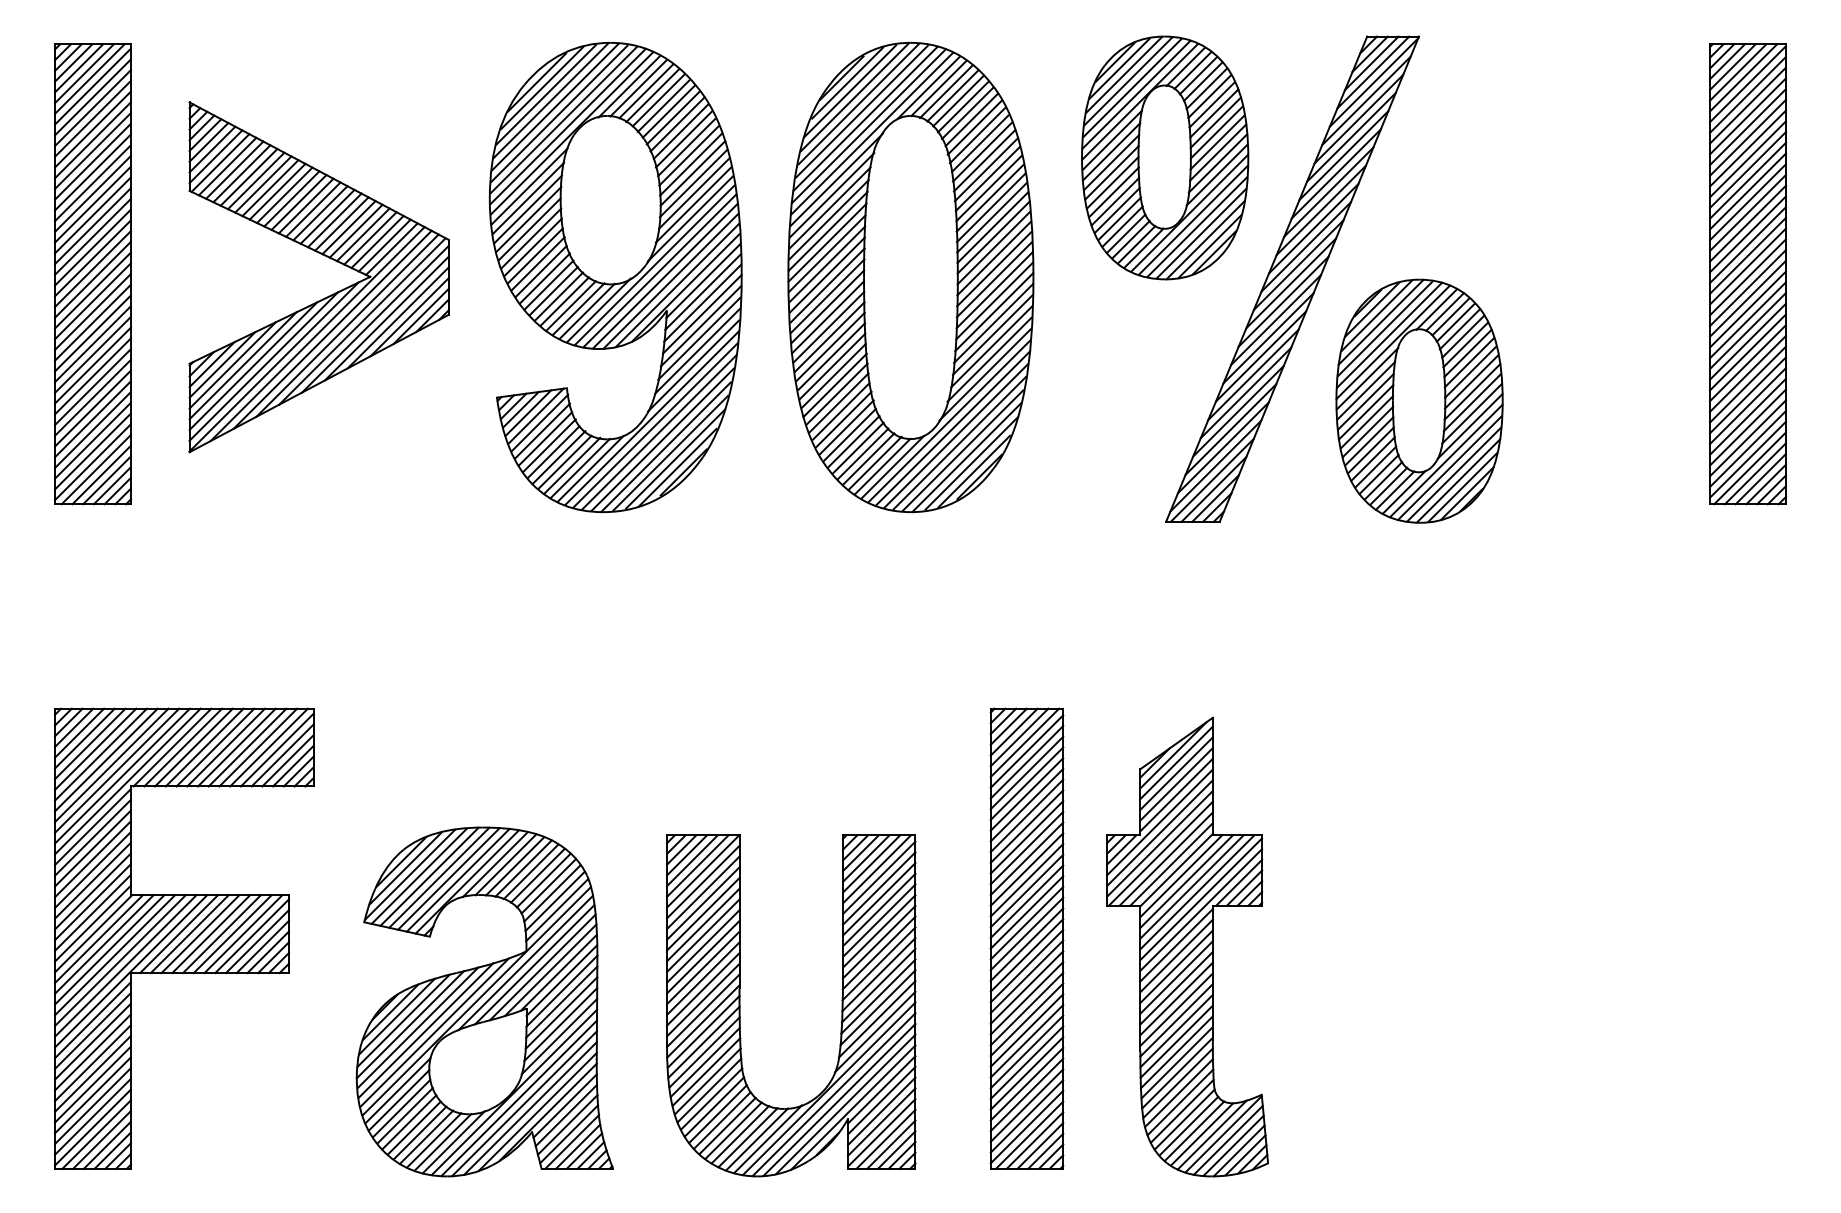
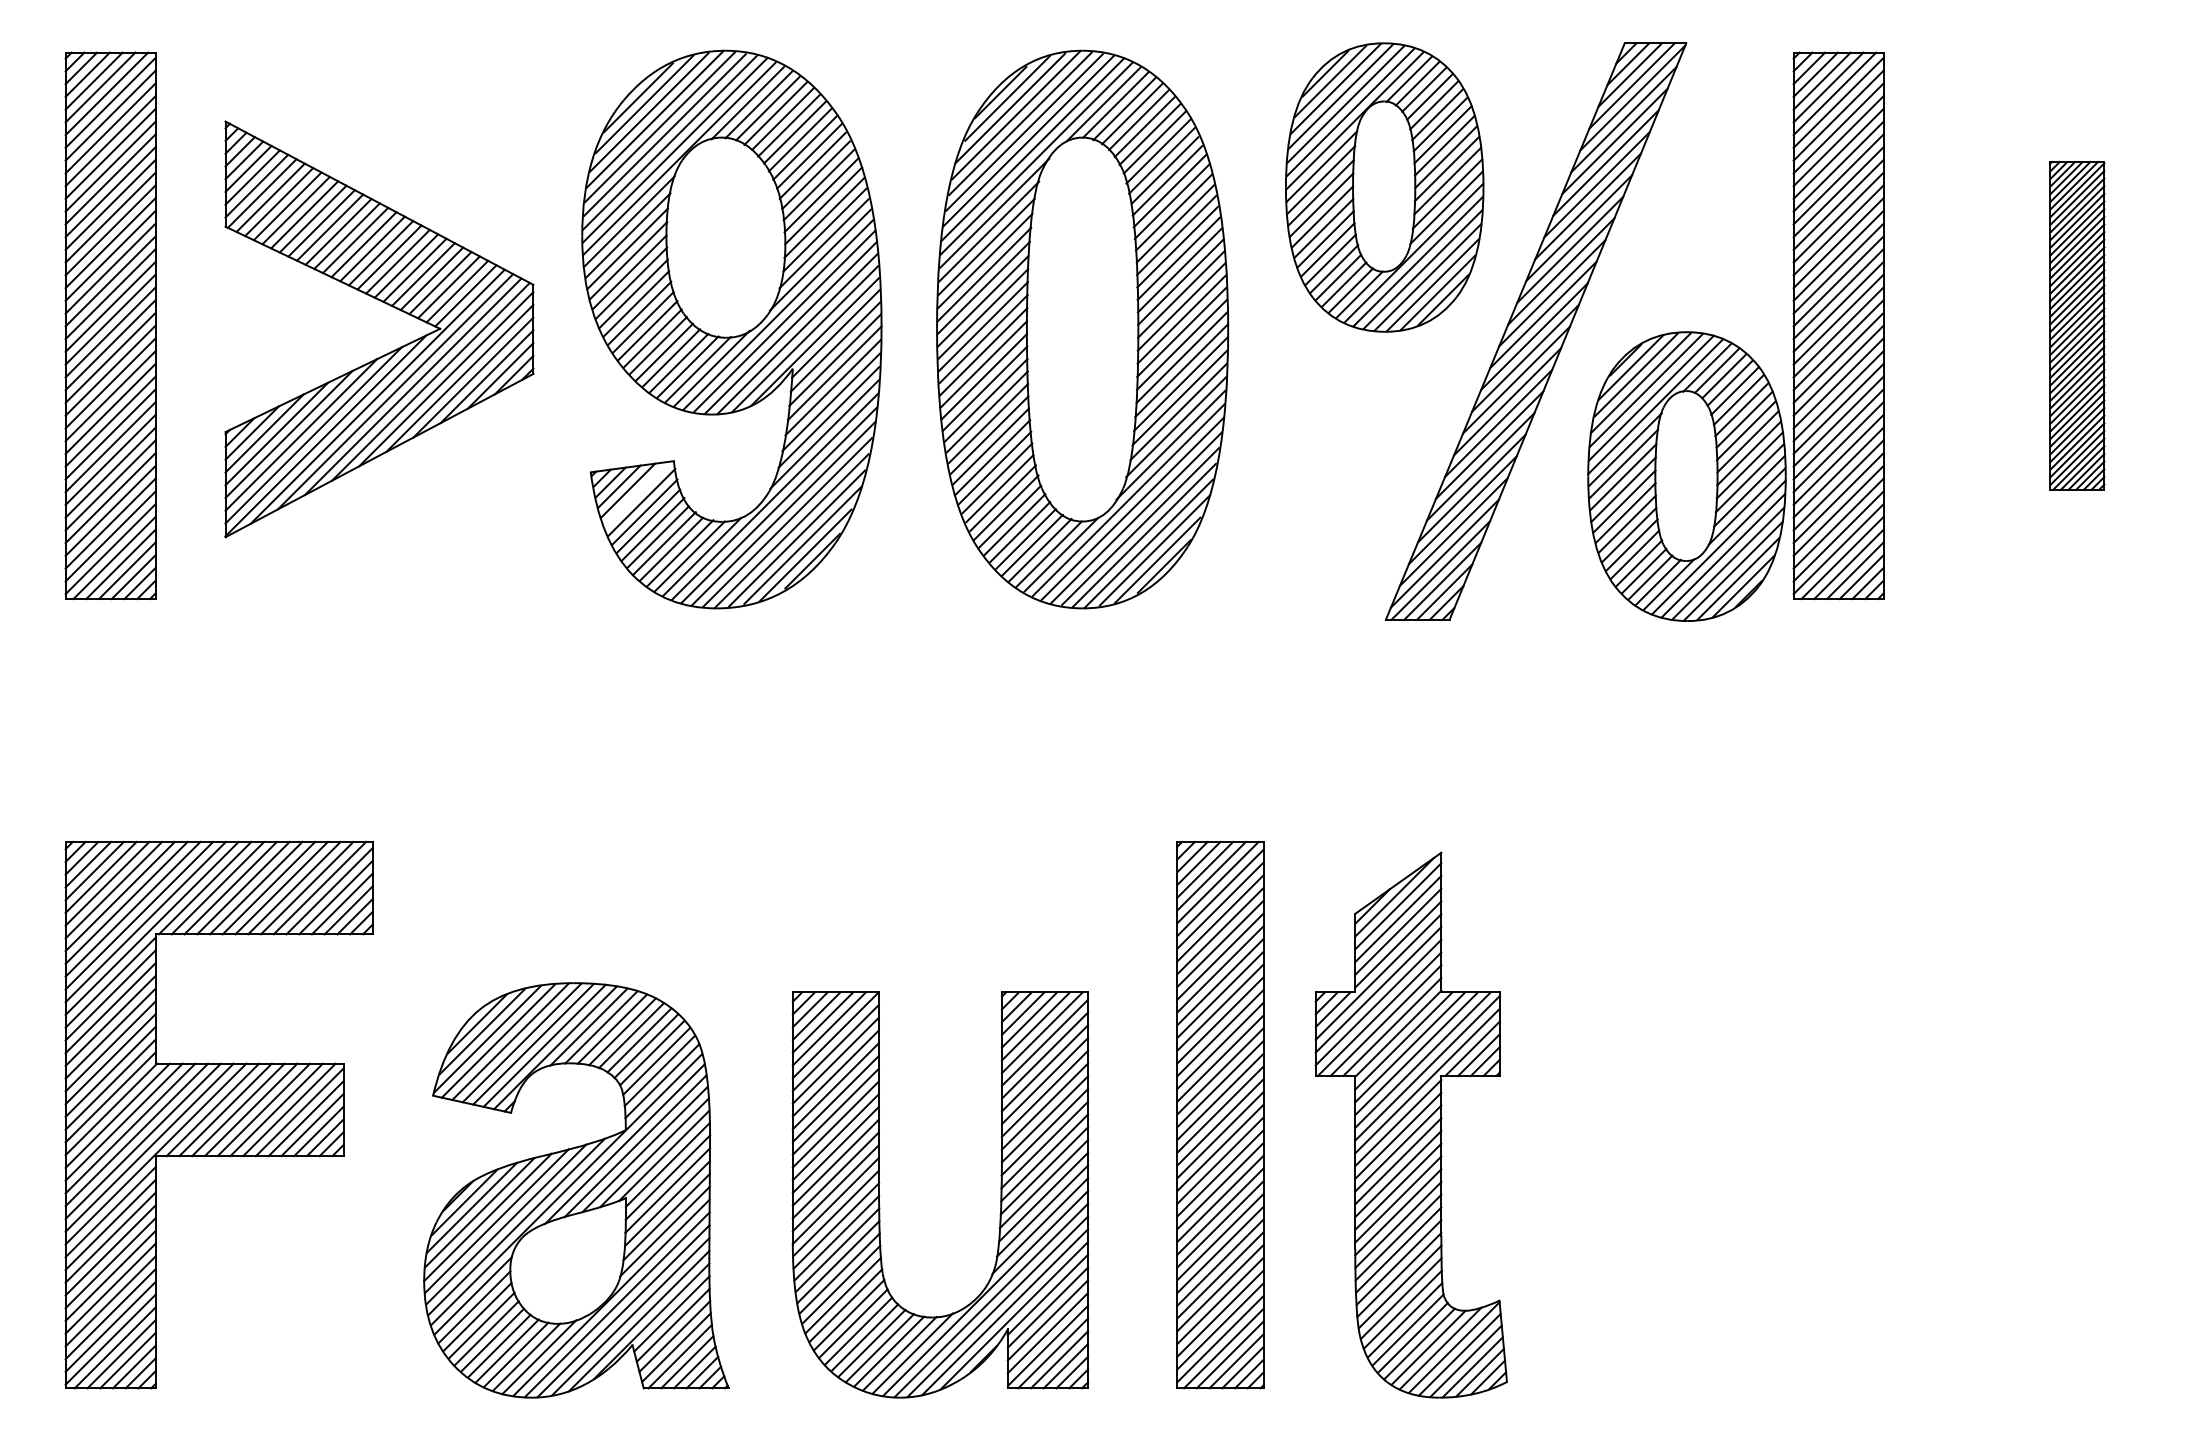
part: (1547, 274) -> (1838, 325), added
part: (1748, 274) -> (2077, 325), size x0.6
line: (535, 416) -> (636, 494), removed

